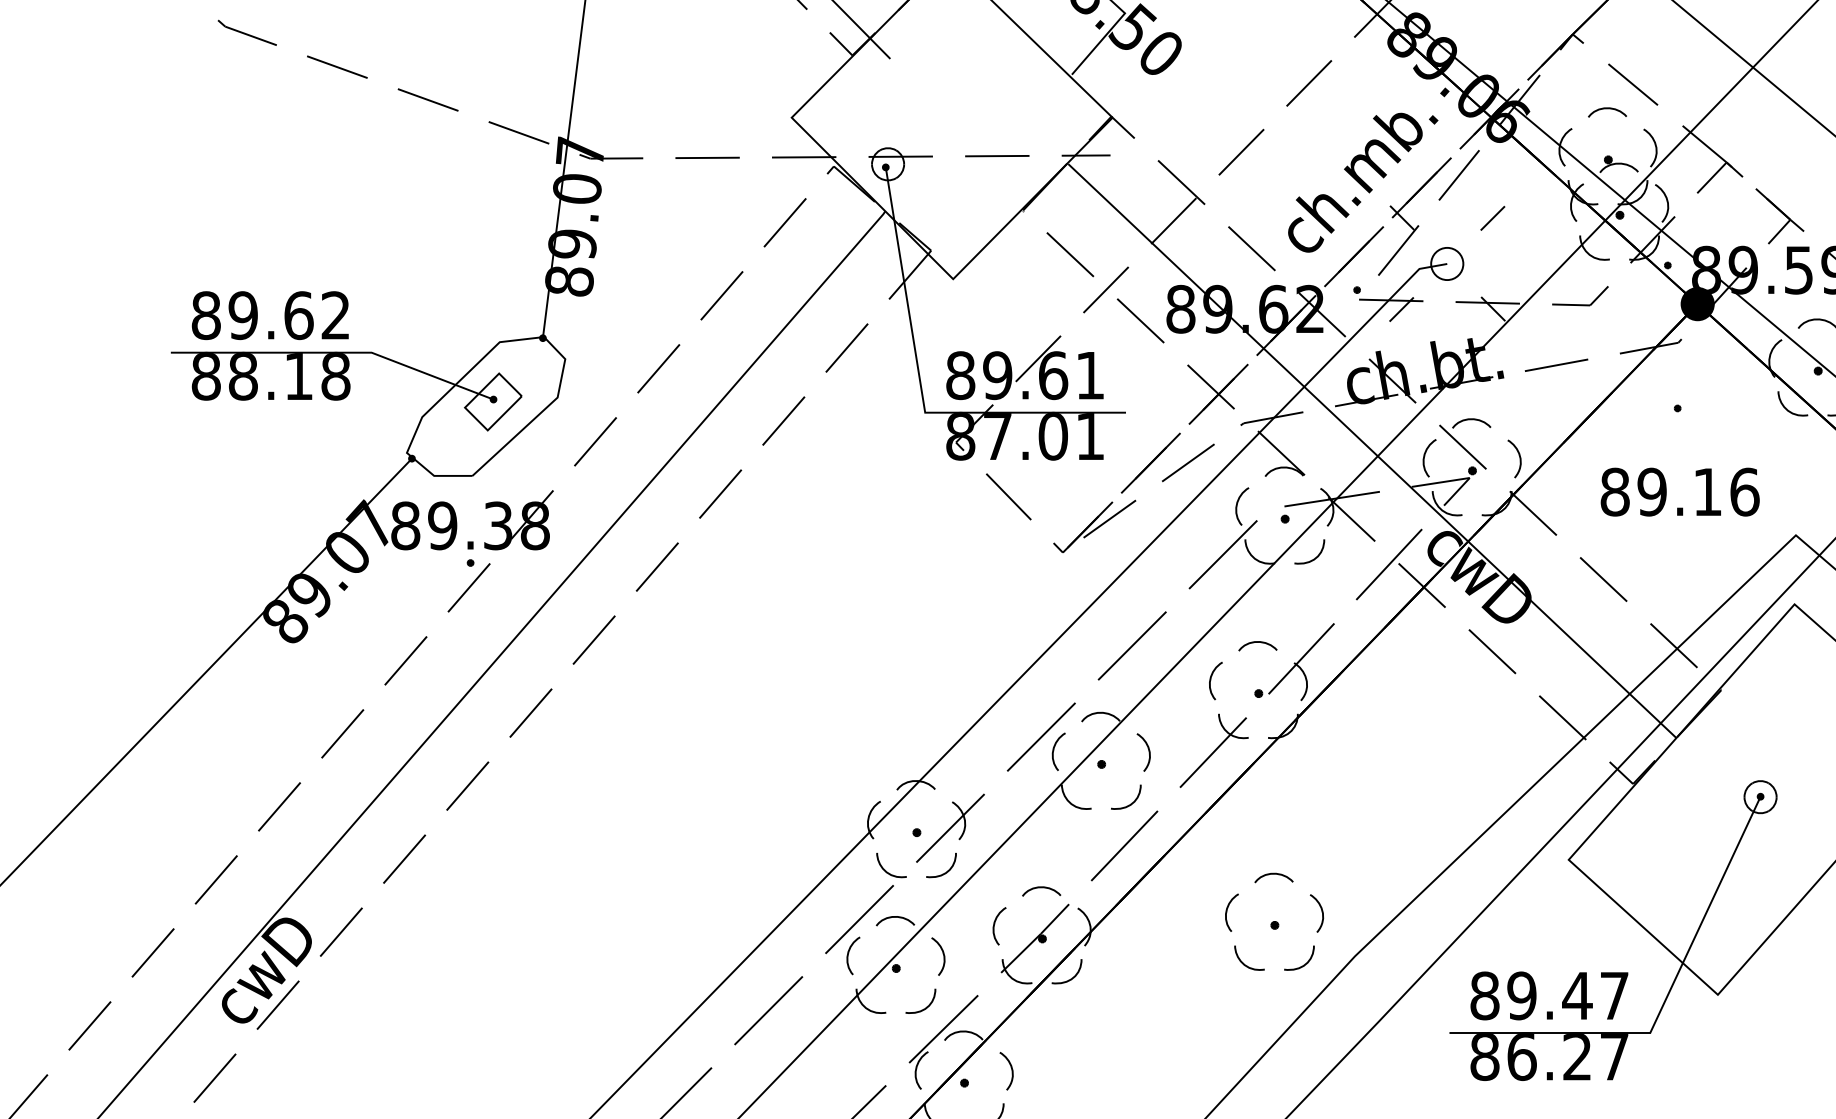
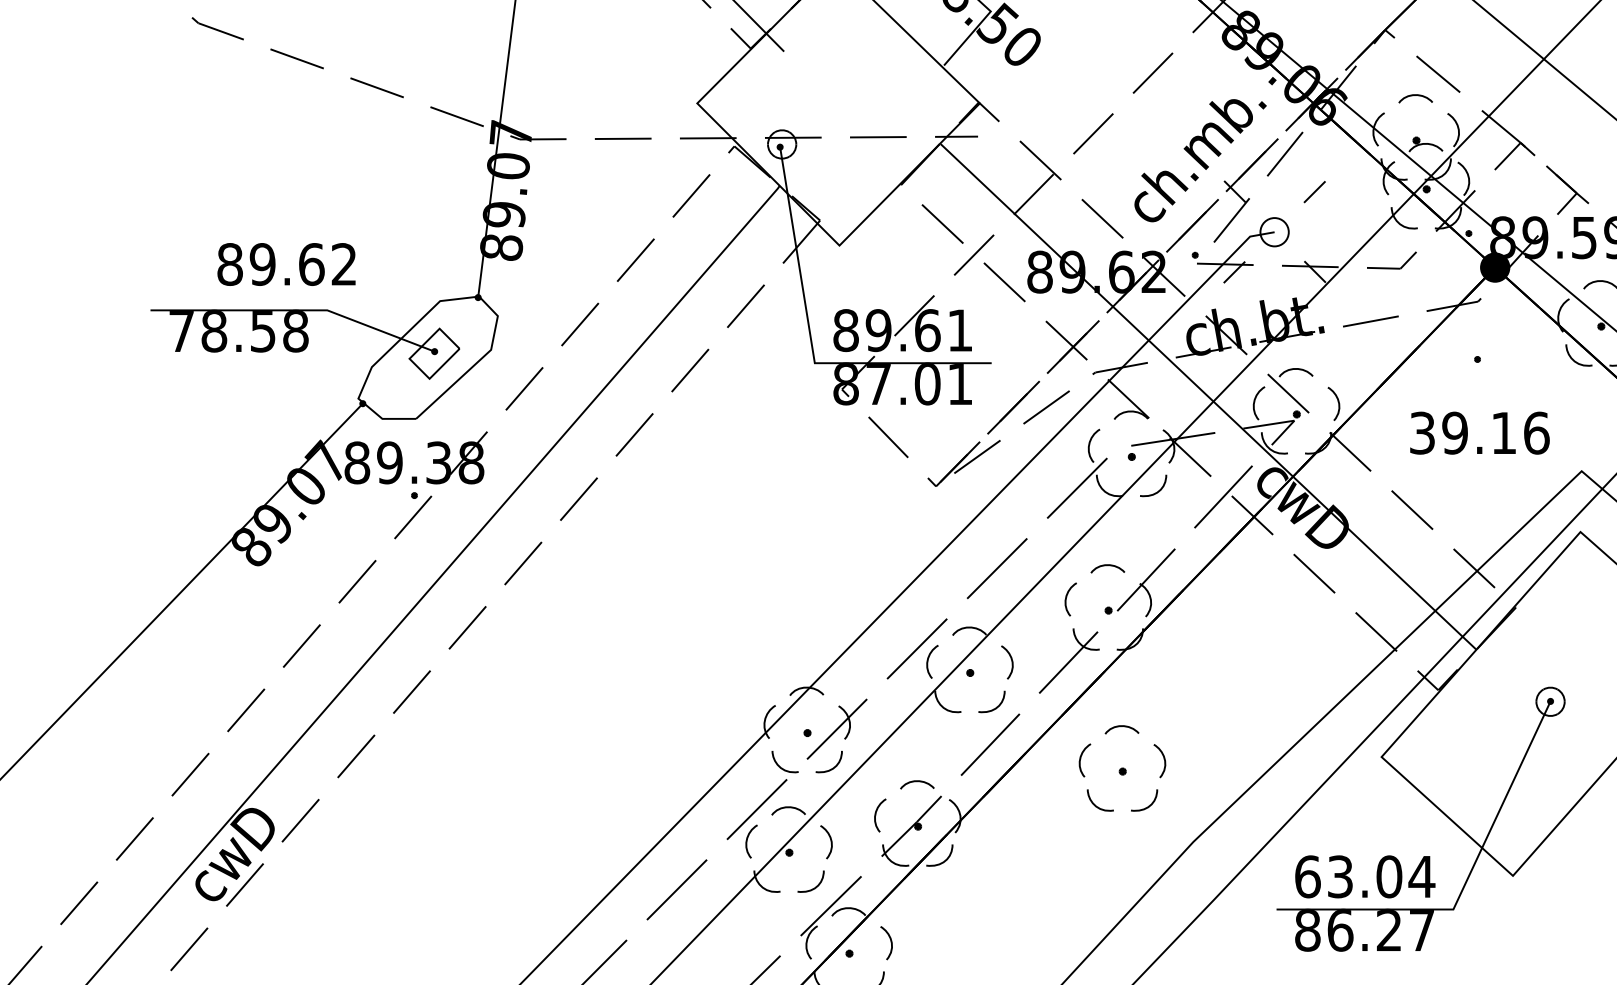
text: (269, 315) -> (285, 264), moved
text: (251, 375) -> (221, 330), 88.18 -> 78.58
text: (1614, 491) -> (1421, 432), 89.16^J -> 39.16^J
part: (1274, 921) -> (1122, 768), moved
text: (1549, 995) -> (1364, 876), 89.47 -> 63.04

